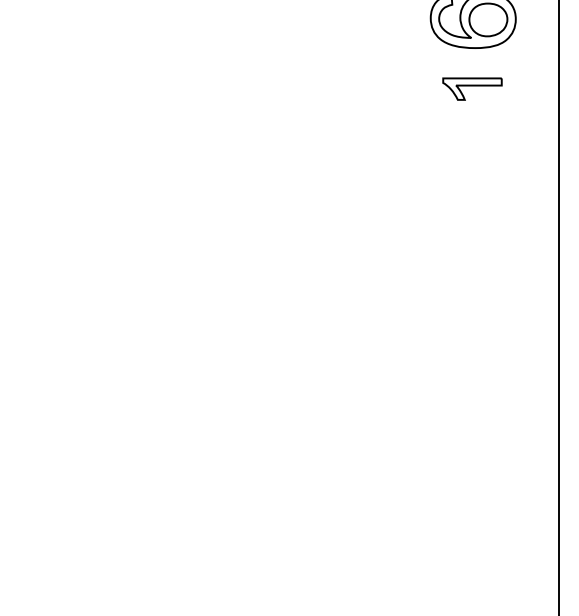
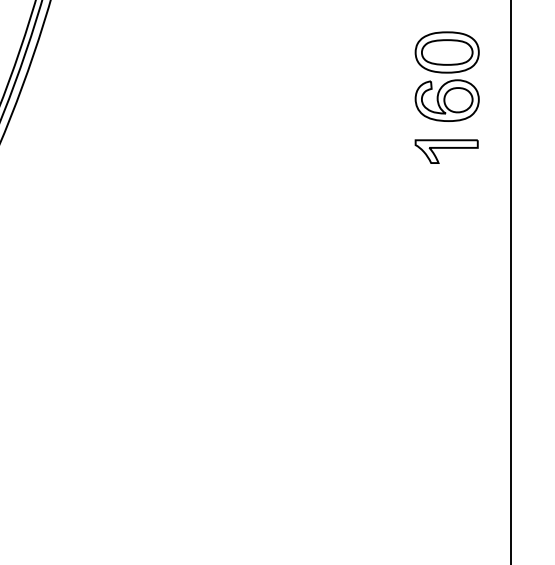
part: (472, 88) -> (446, 151), size x1.43

